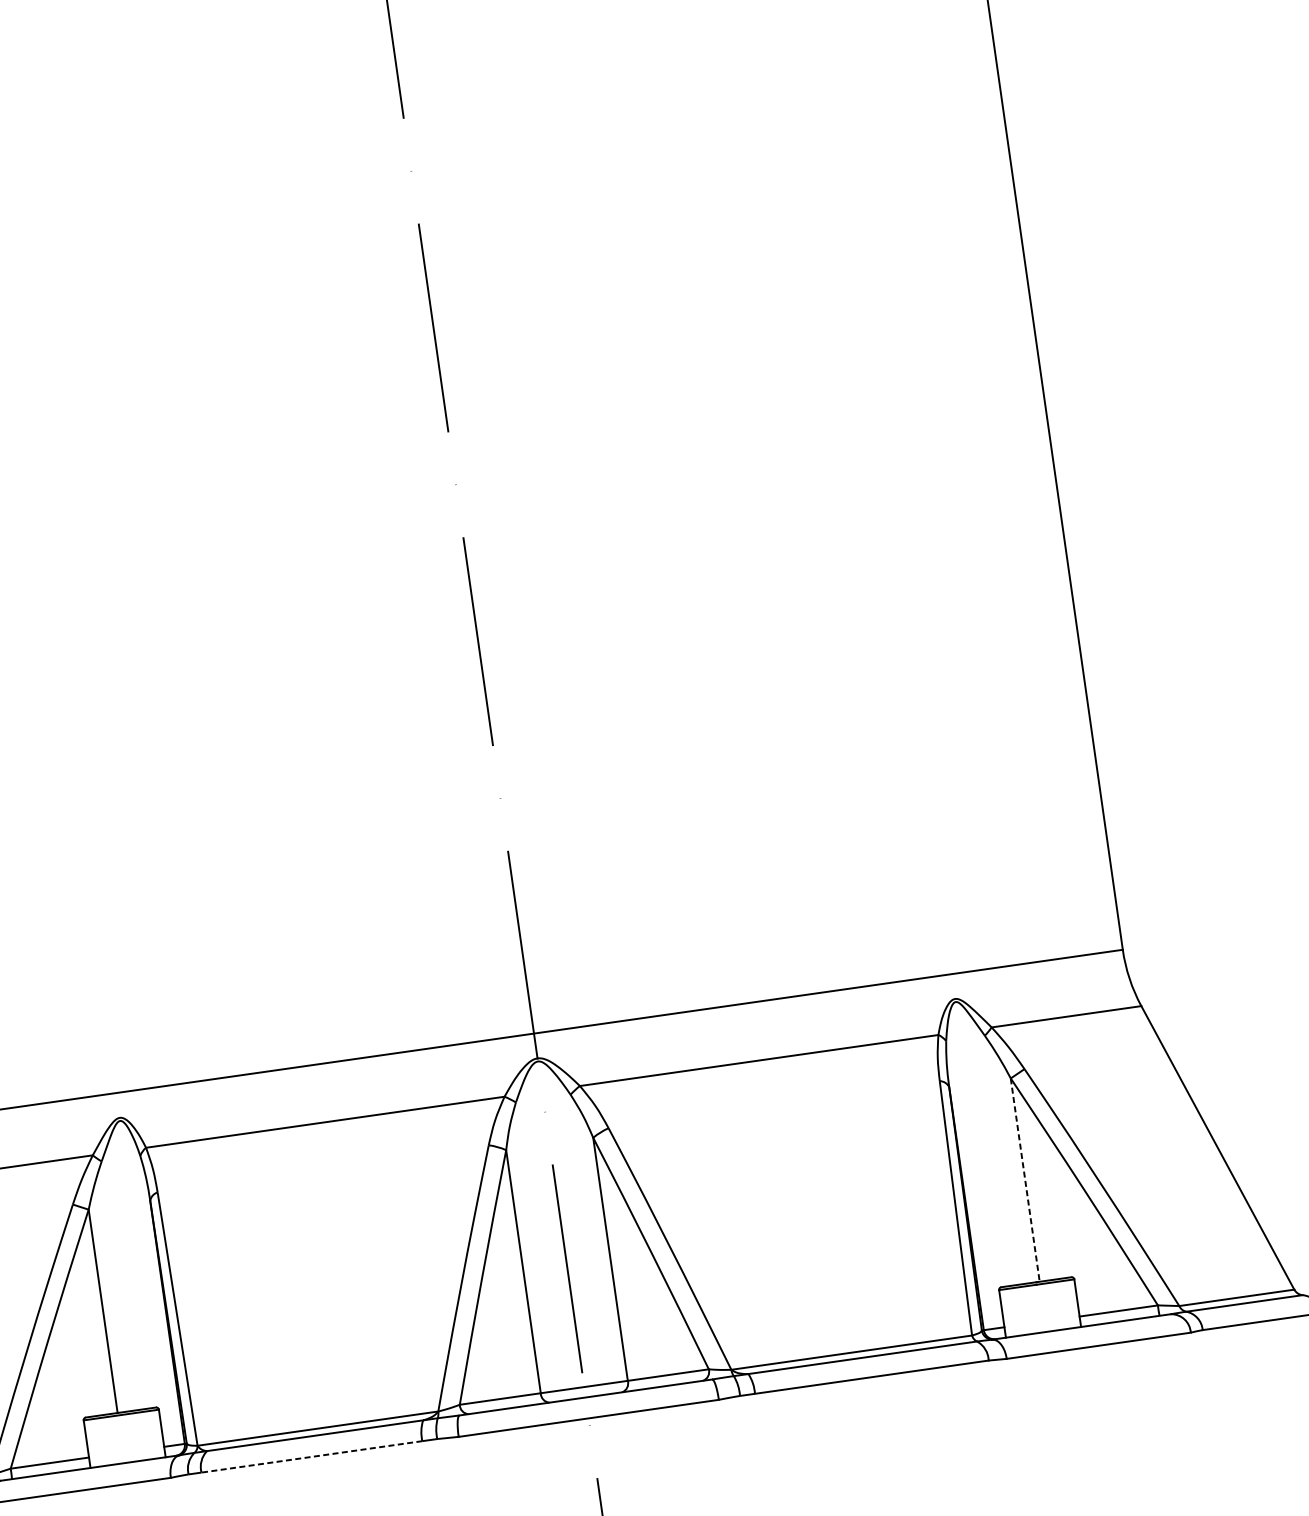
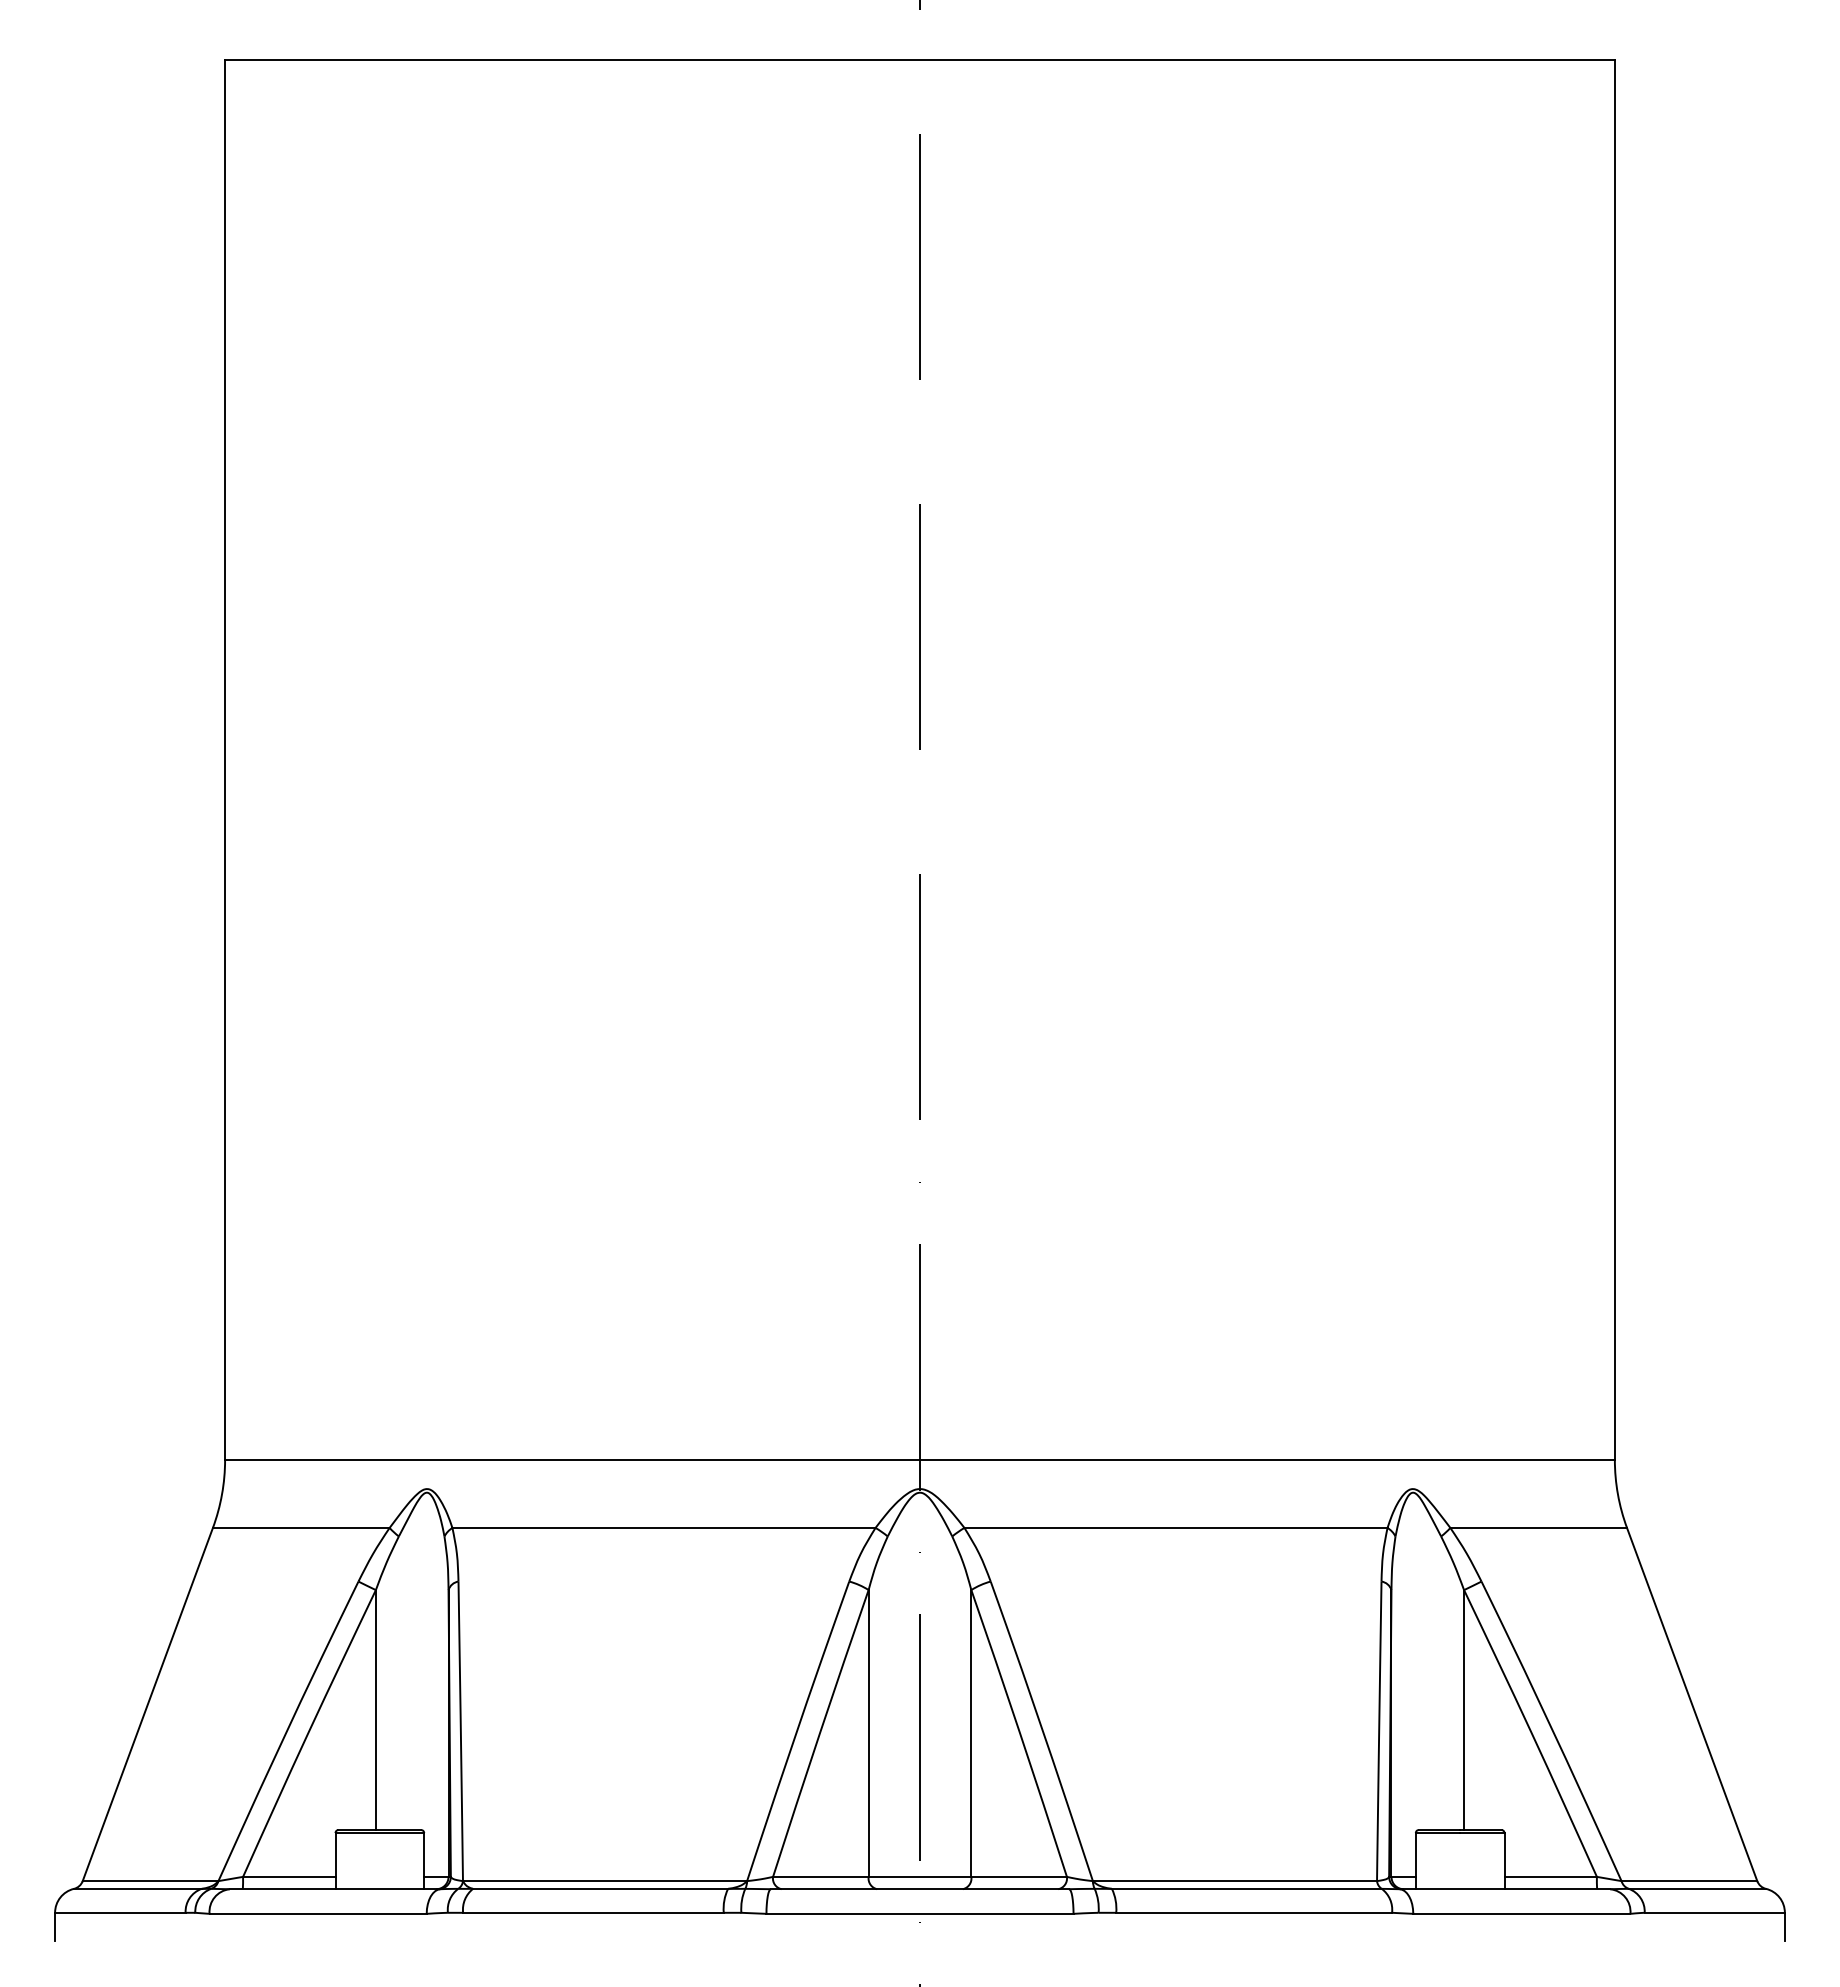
line: (1025, 1180) -> (1464, 1710), dashed -> solid
line: (311, 1456) -> (592, 1912), dashed -> solid

